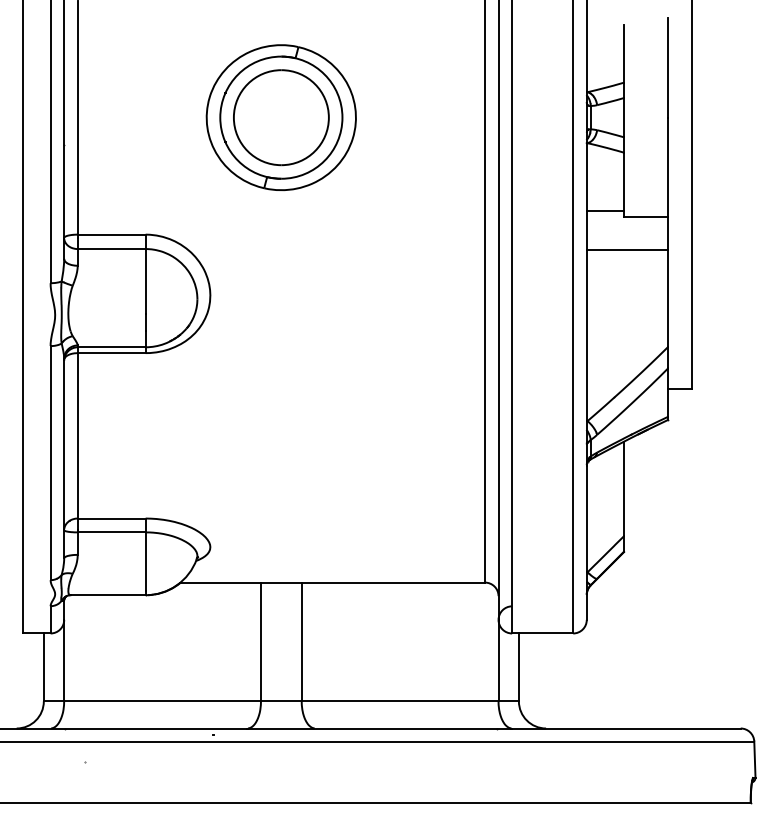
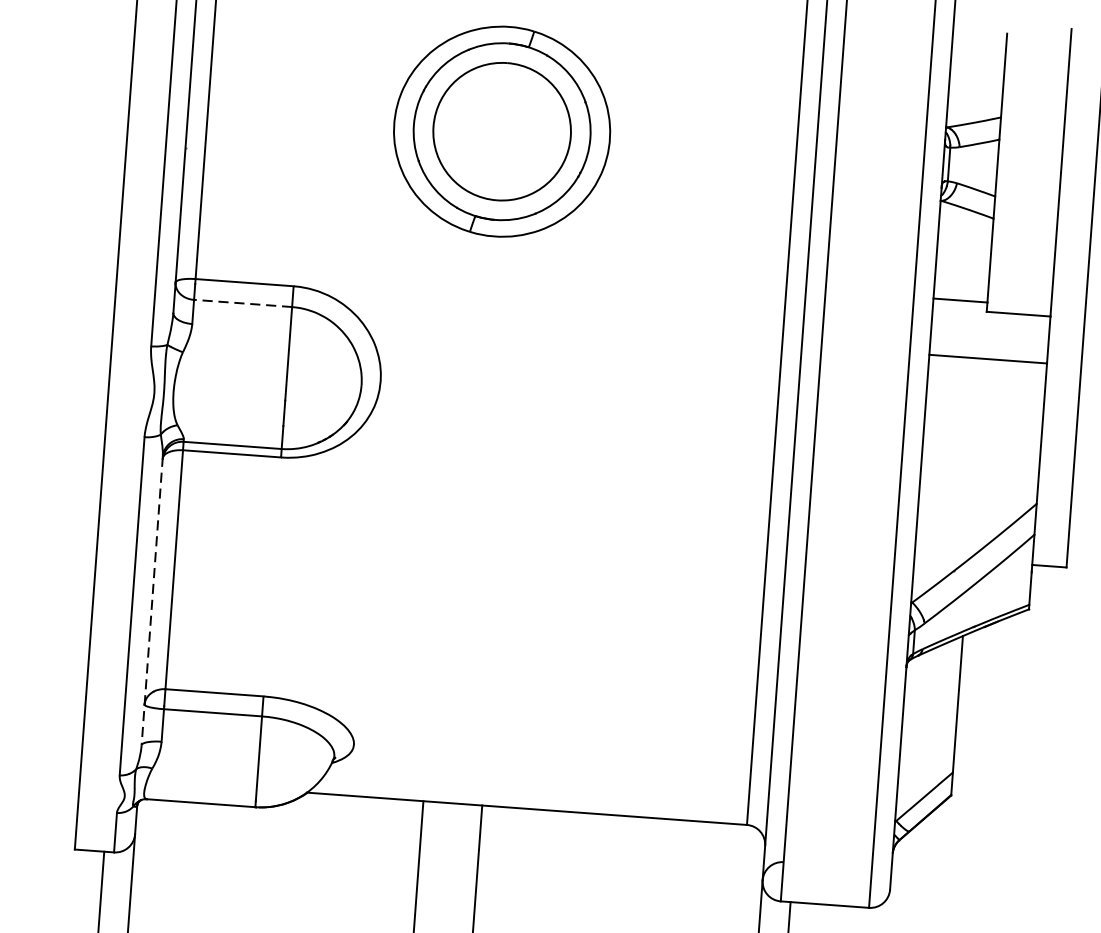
line: (111, 249) -> (242, 304), solid -> dashed
line: (64, 458) -> (152, 601), solid -> dashed

